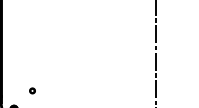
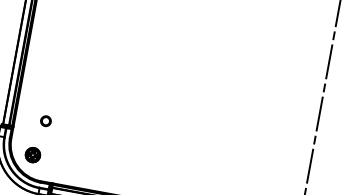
part: (32, 90) -> (46, 120), moved

